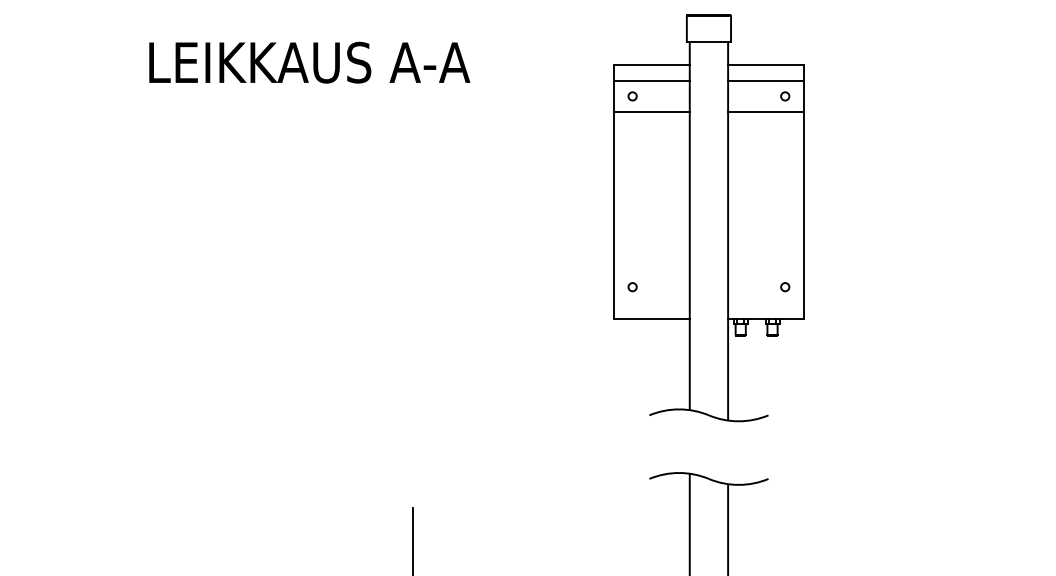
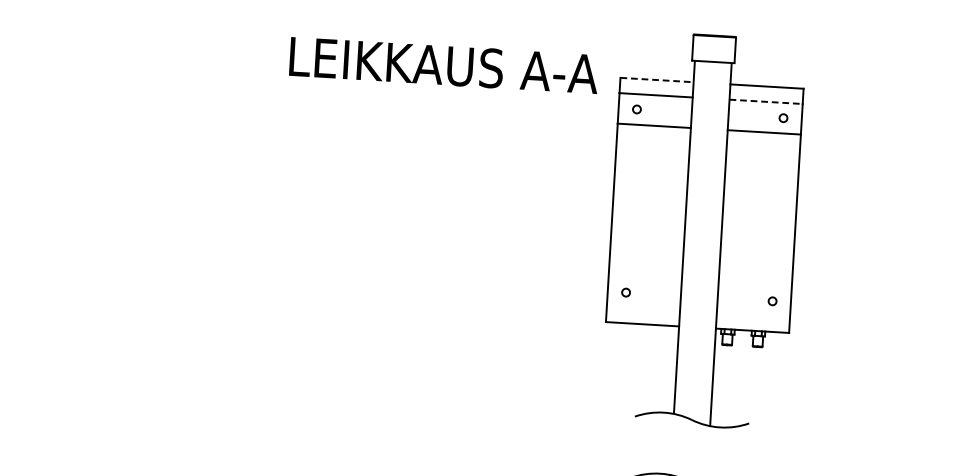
text: (309, 62) -> (443, 65), moved
line: (652, 64) -> (657, 79), solid -> dashed
line: (766, 80) -> (766, 101), solid -> dashed

